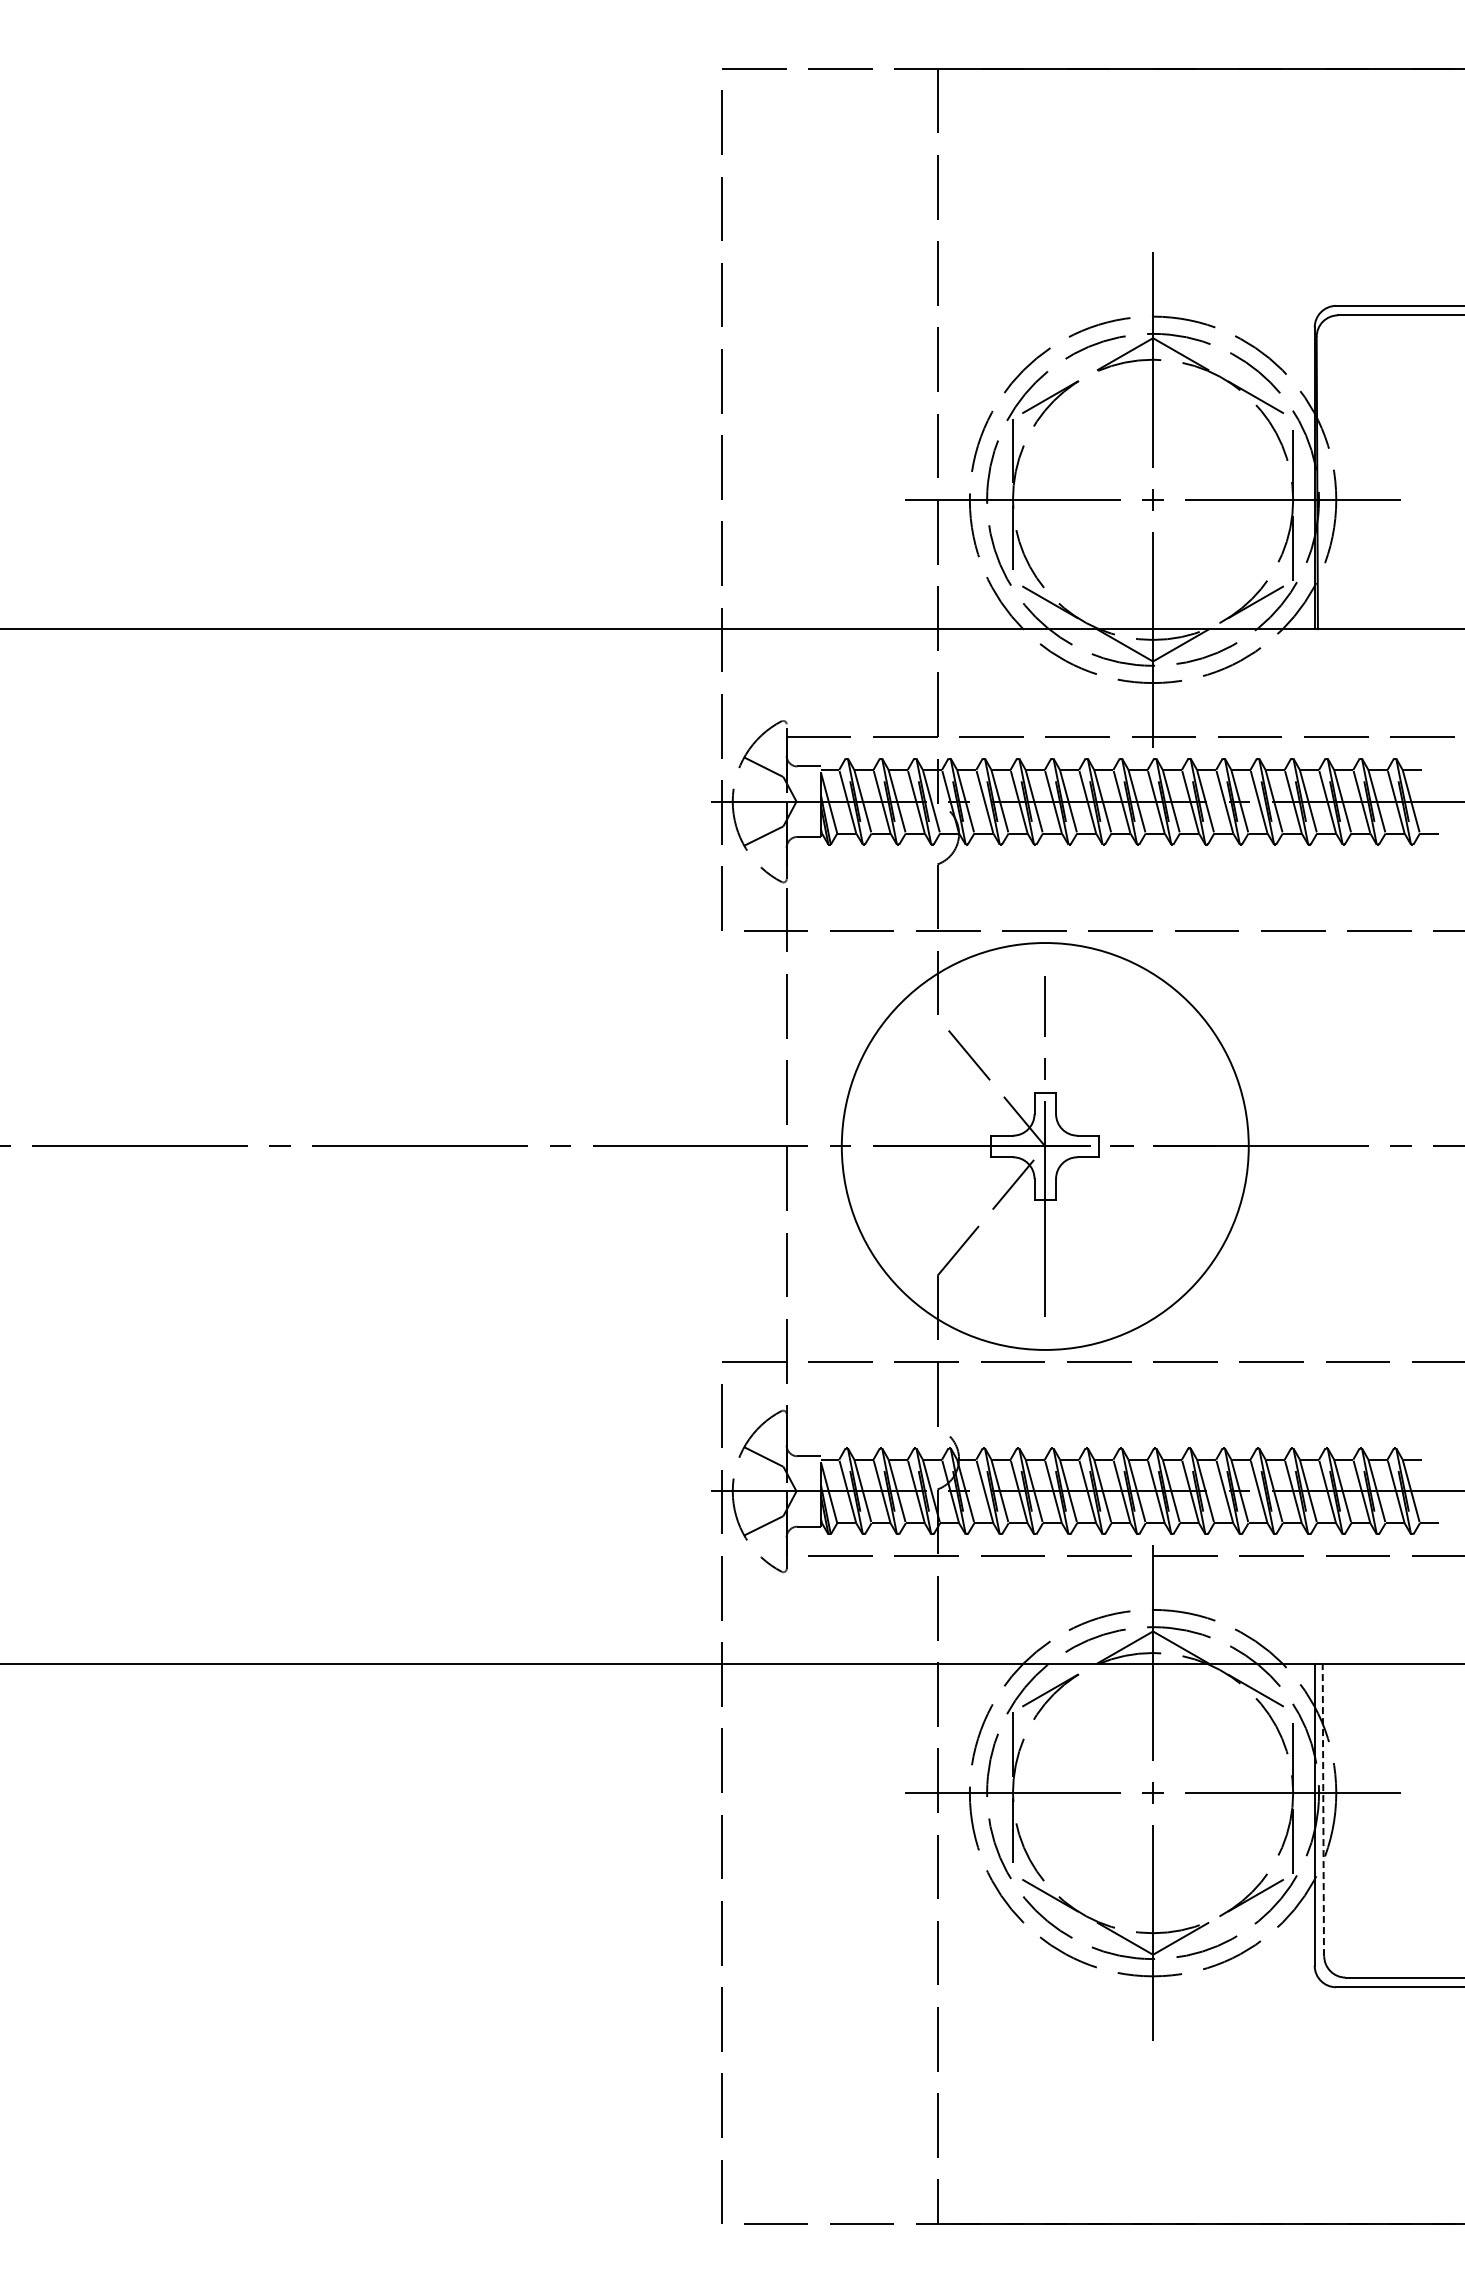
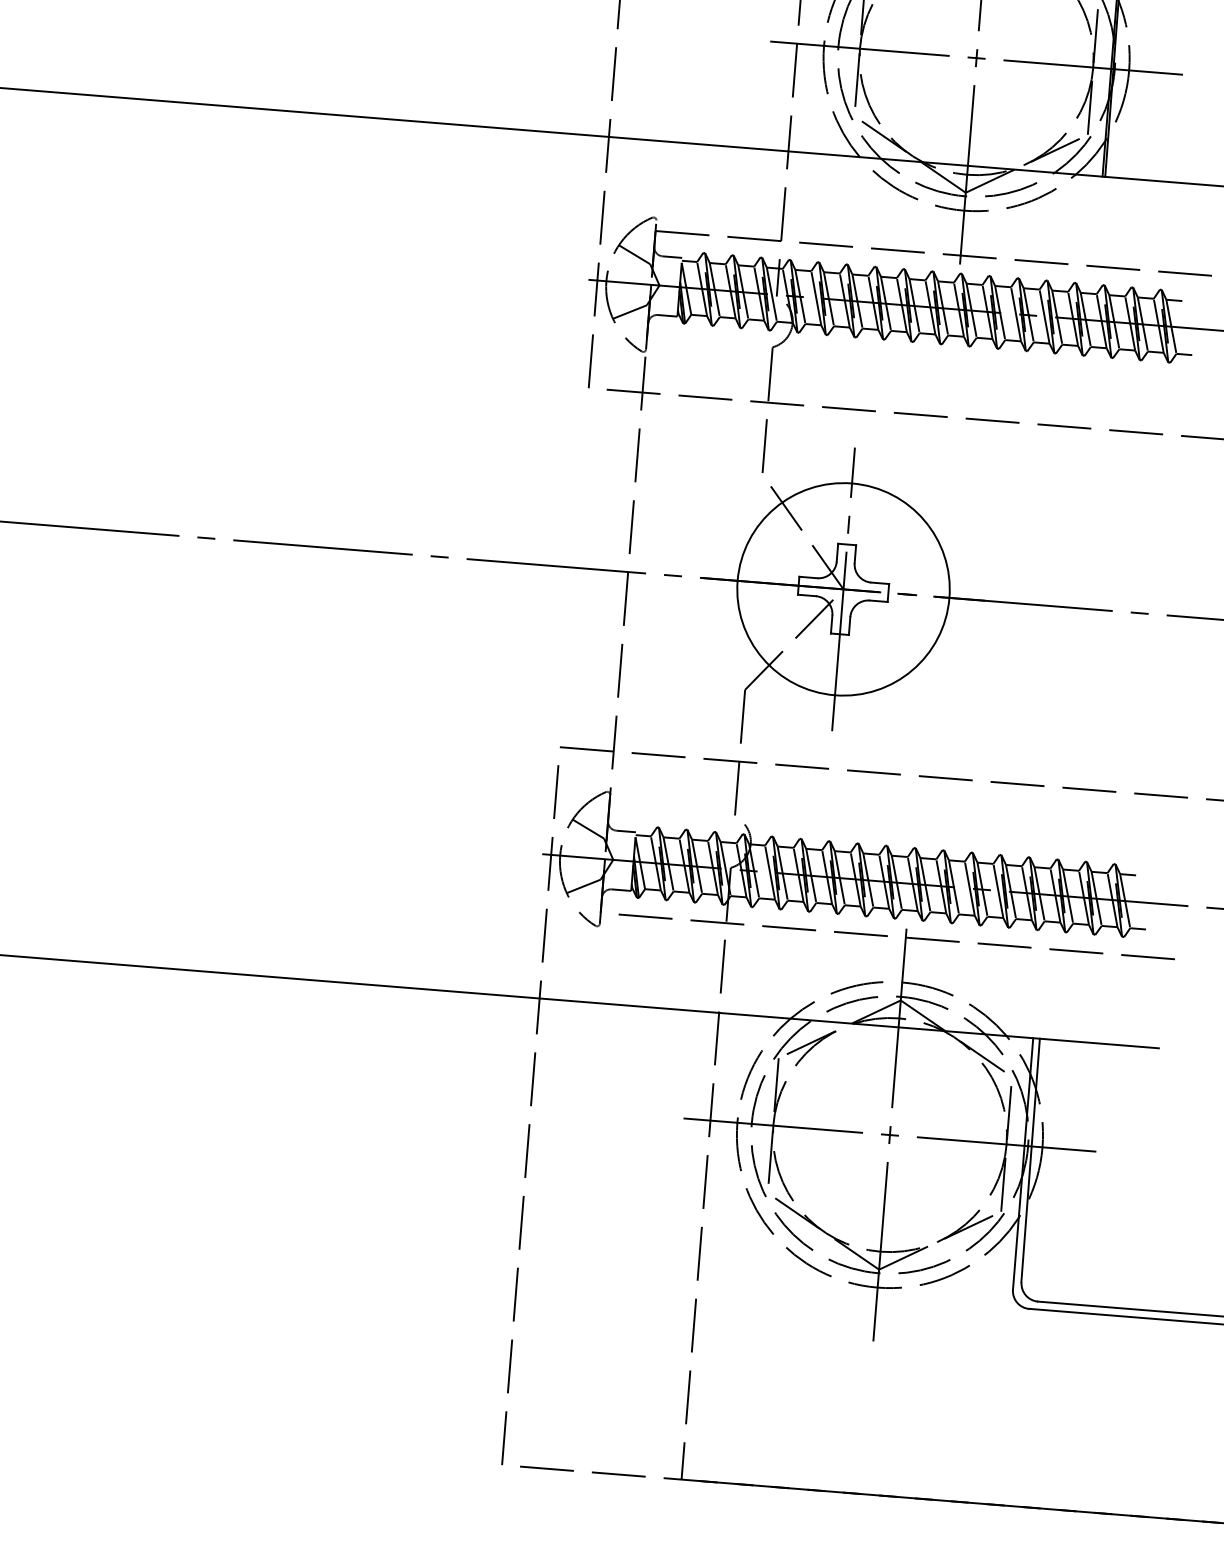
circle: (1045, 1146) -> (843, 589), size x0.62
line: (1323, 1809) -> (1030, 1160), dashed -> solid

